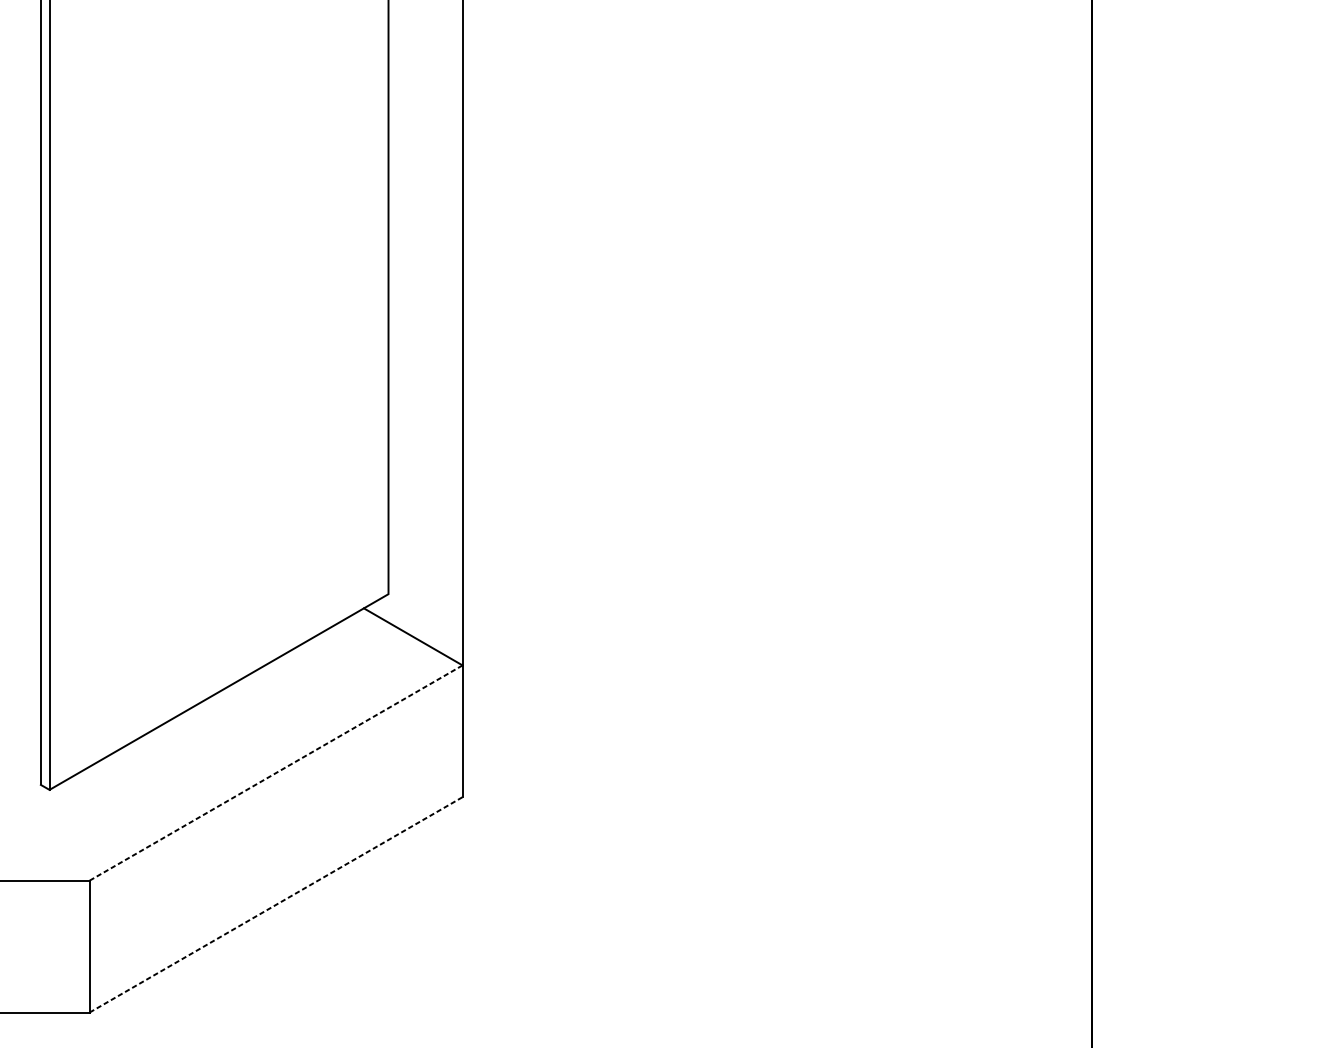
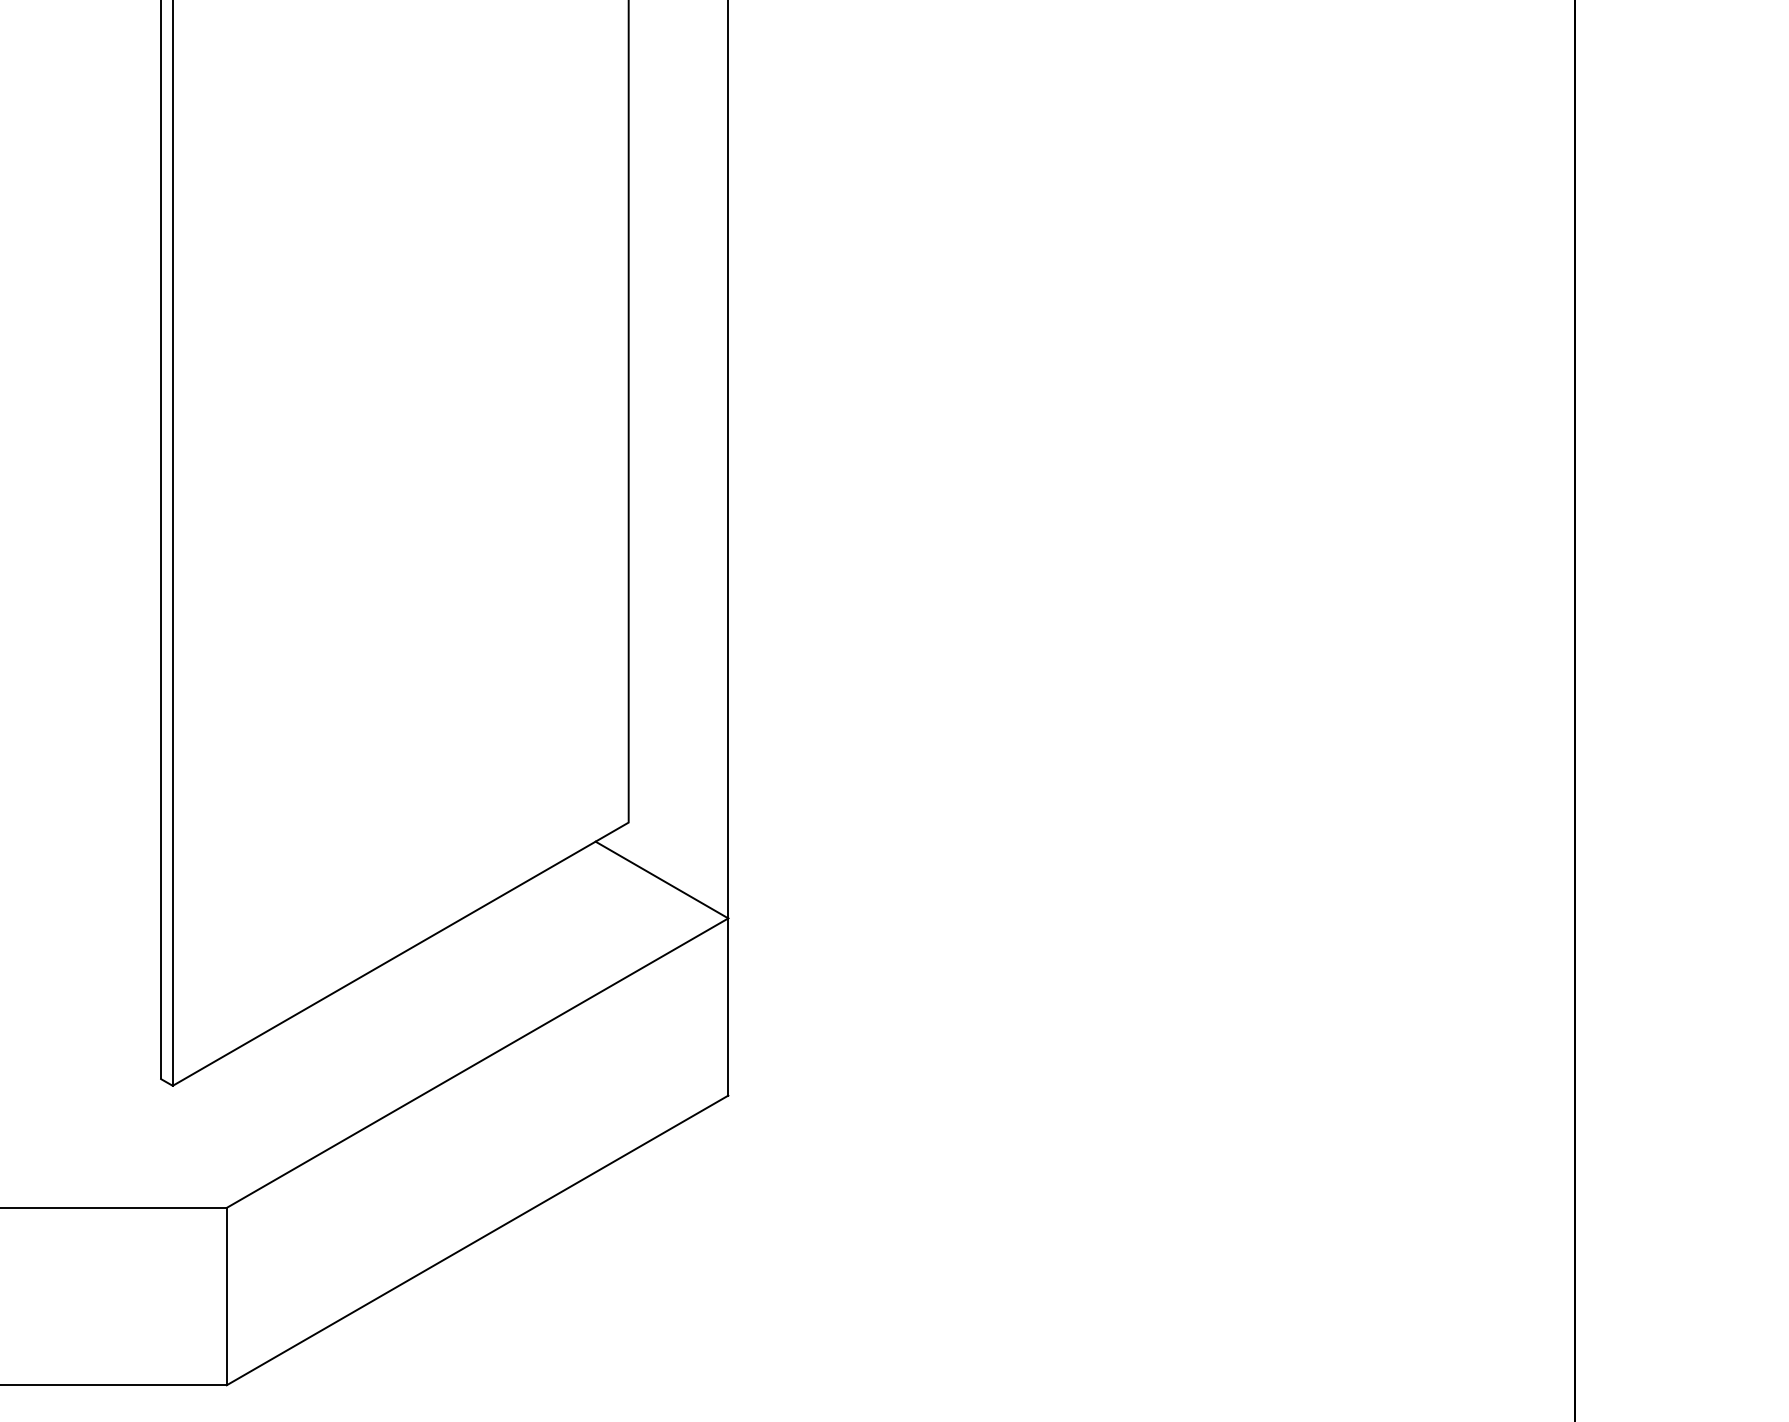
line: (276, 773) -> (477, 1063), dashed -> solid
line: (276, 904) -> (477, 1240), dashed -> solid

